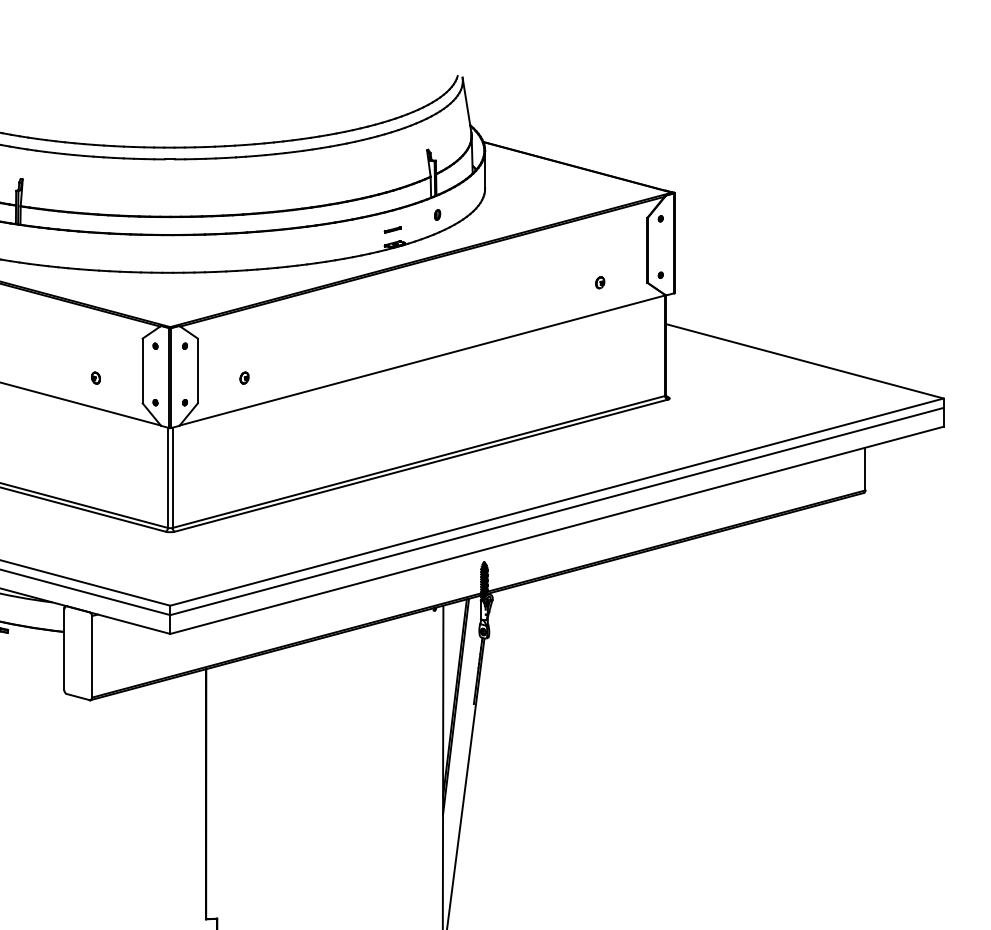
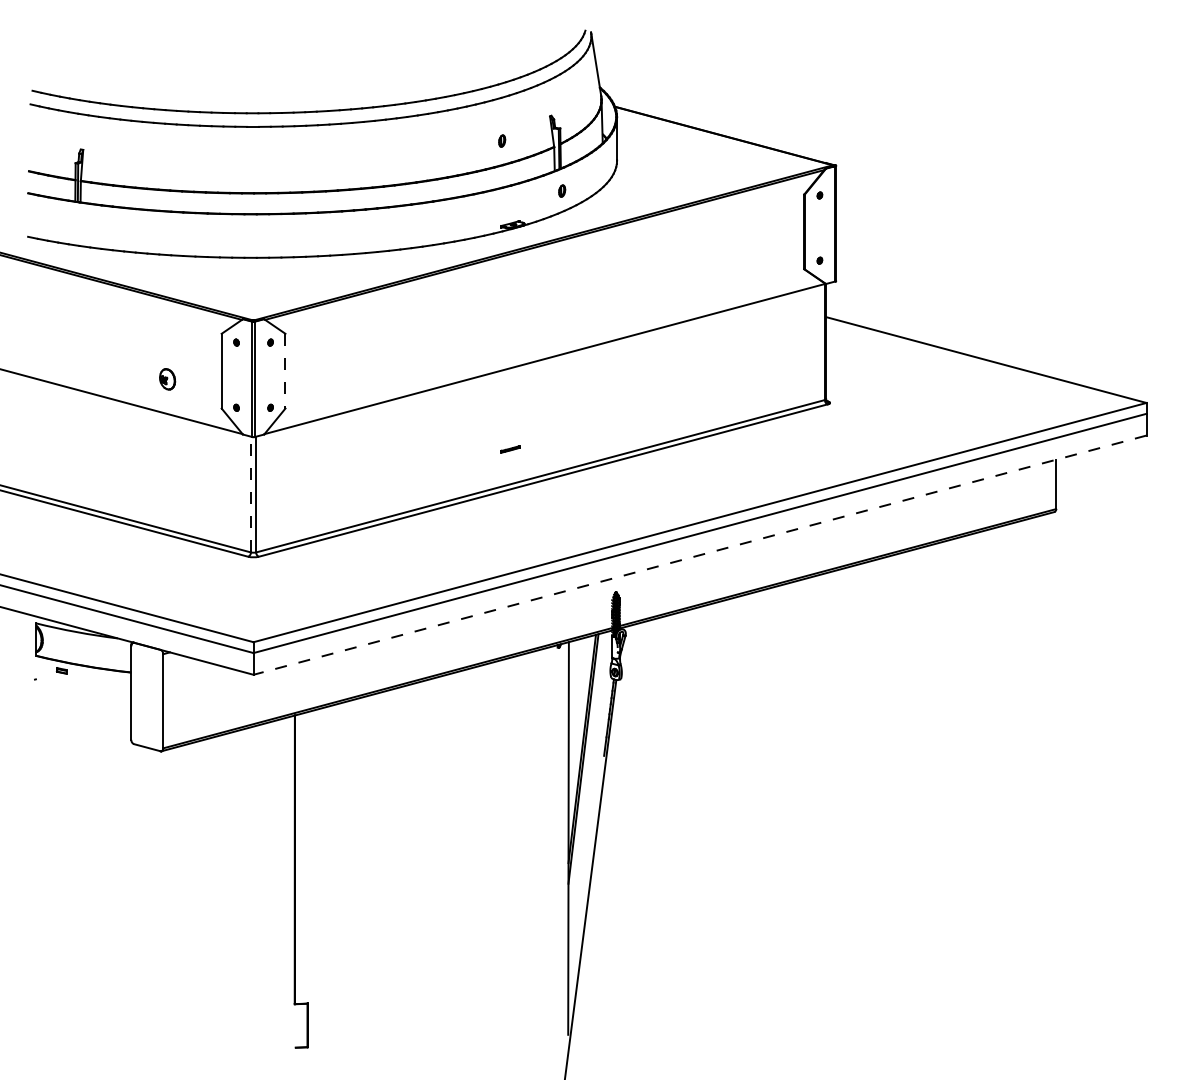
part: (385, 171) -> (502, 140), added
part: (392, 230) -> (510, 449), moved
part: (599, 282) -> (749, 269), removed
line: (197, 371) -> (285, 371), solid -> dashed
part: (95, 378) -> (167, 379), size x1.6
part: (244, 378) -> (339, 379), removed
line: (167, 477) -> (250, 494), solid -> dashed
line: (556, 530) -> (699, 555), solid -> dashed

